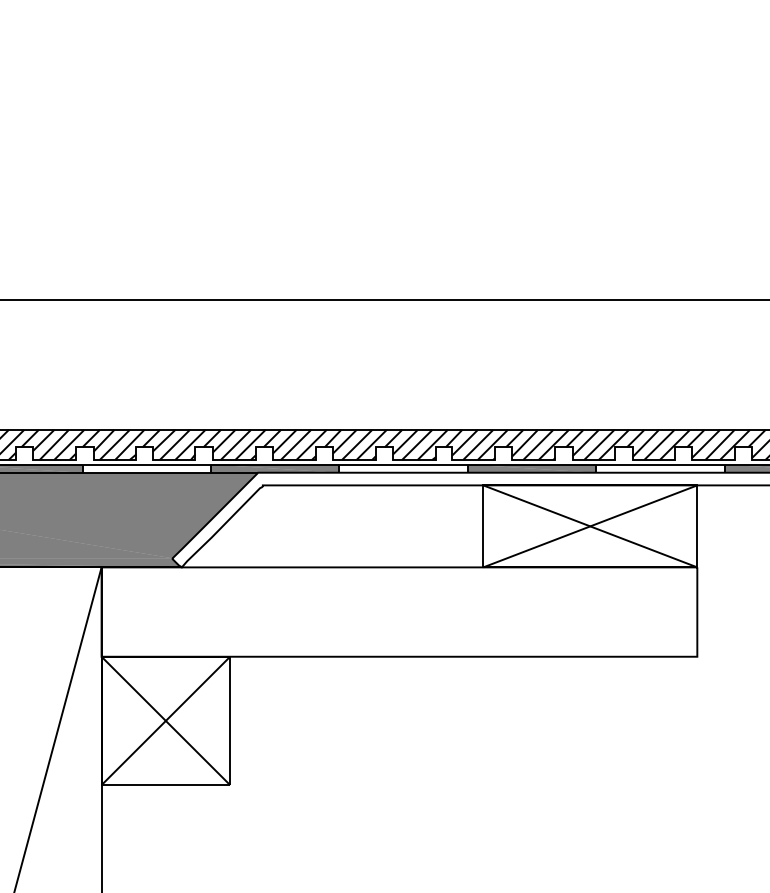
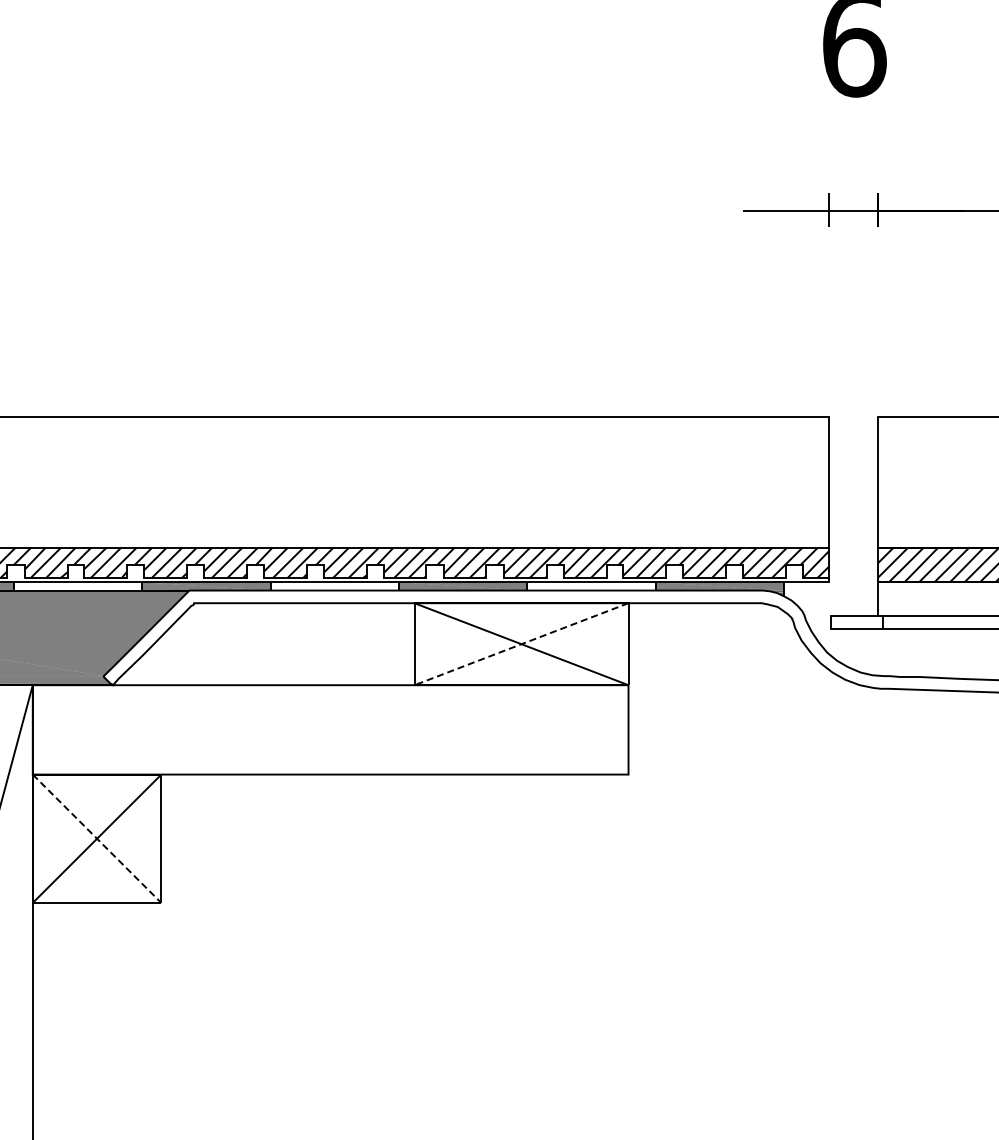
line: (590, 526) -> (521, 644), solid -> dashed
line: (166, 720) -> (97, 838), solid -> dashed

